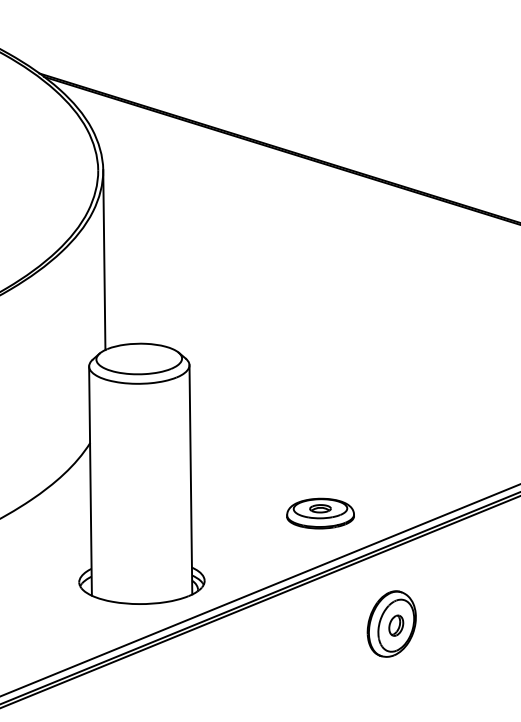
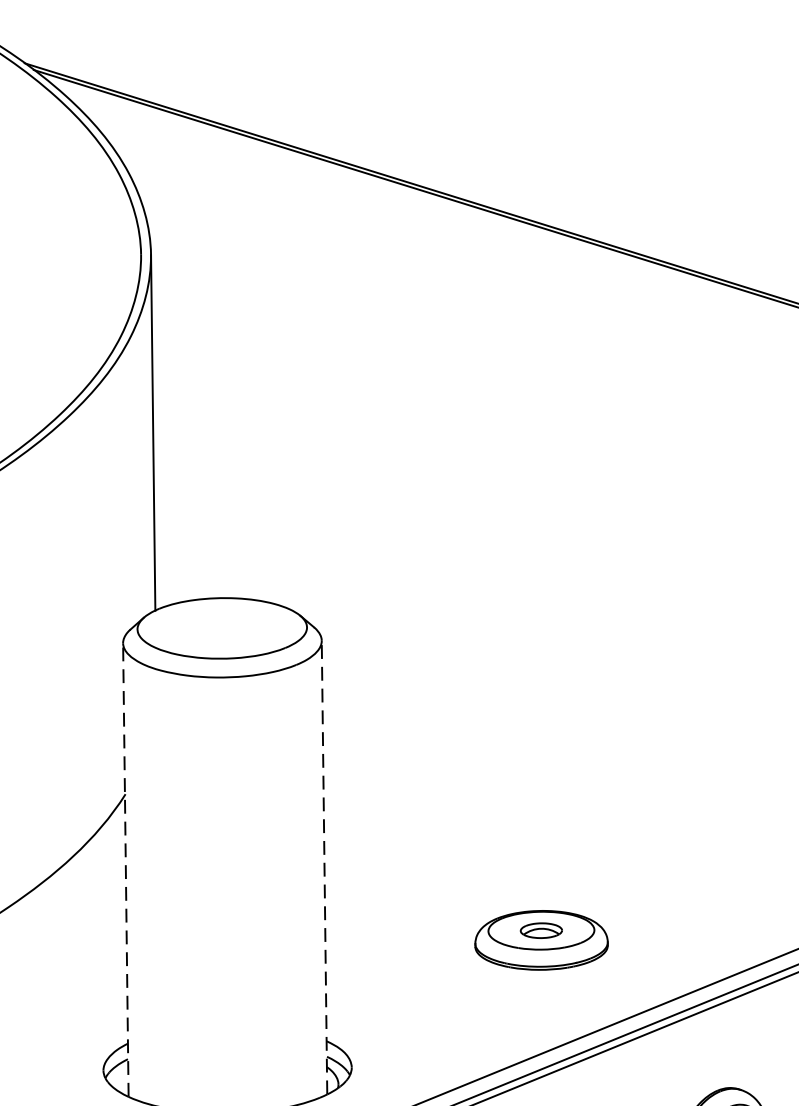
line: (190, 479) -> (323, 866), solid -> dashed
line: (90, 481) -> (125, 870), solid -> dashed
part: (320, 513) -> (541, 940), moved

